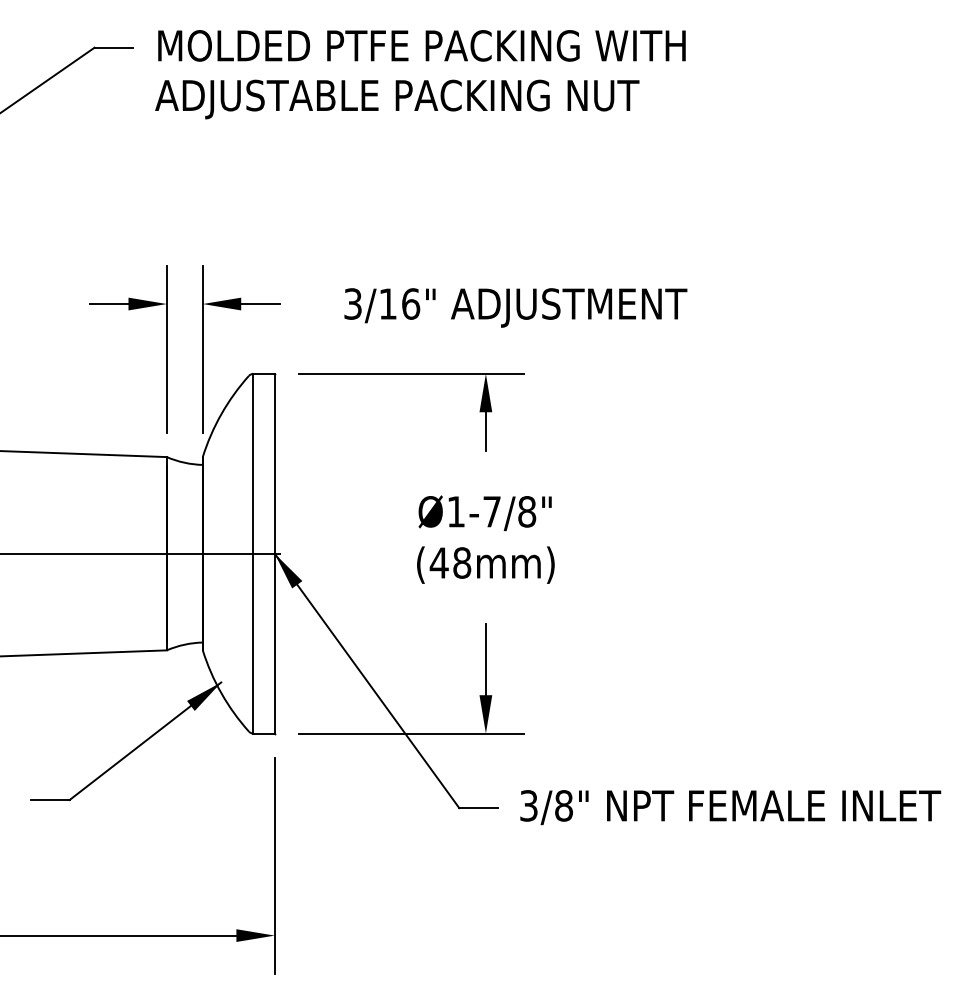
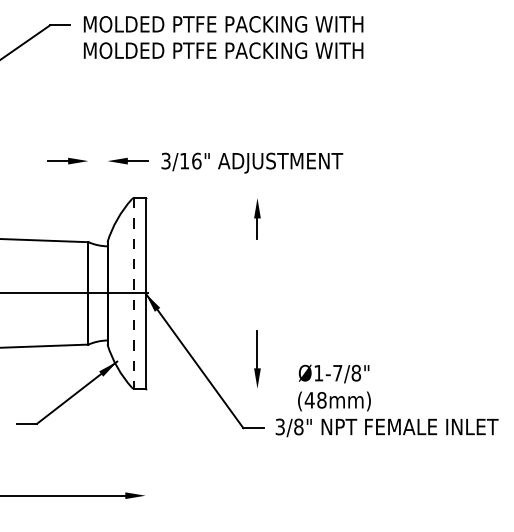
text: (419, 98) -> (222, 52), ADJUSTABLE PACKING NUT -> MOLDED PTFE PACKING WITH
text: (516, 306) -> (252, 162), moved
line: (166, 348) -> (88, 184), removed
line: (202, 348) -> (107, 184), removed
line: (410, 374) -> (217, 198), removed
text: (485, 538) -> (334, 387), moved
line: (253, 553) -> (134, 293), solid -> dashed
line: (410, 733) -> (217, 388), removed
line: (274, 865) -> (145, 458), removed

